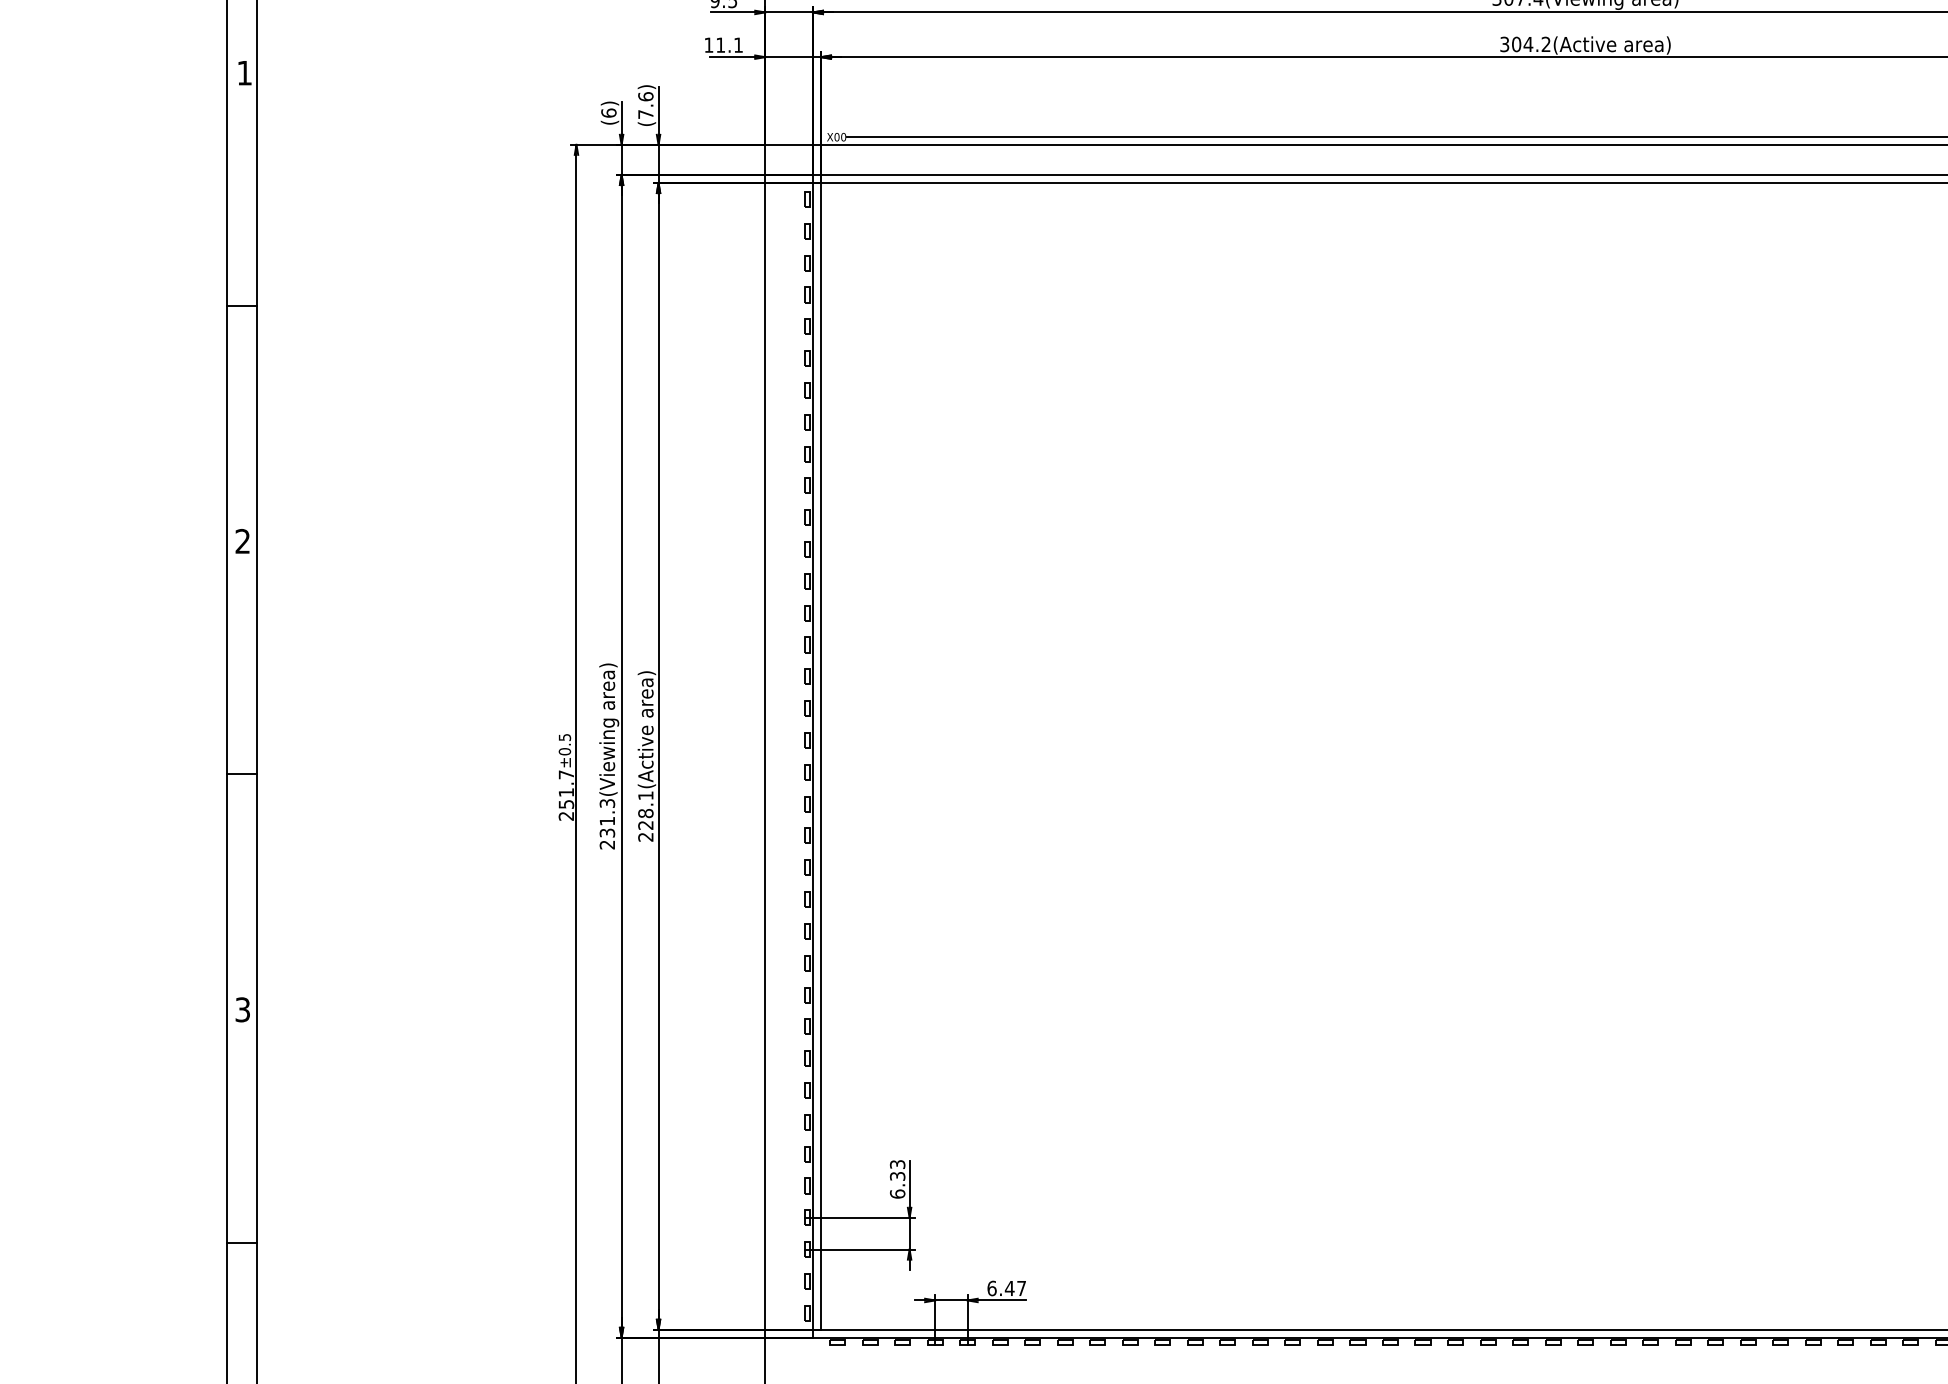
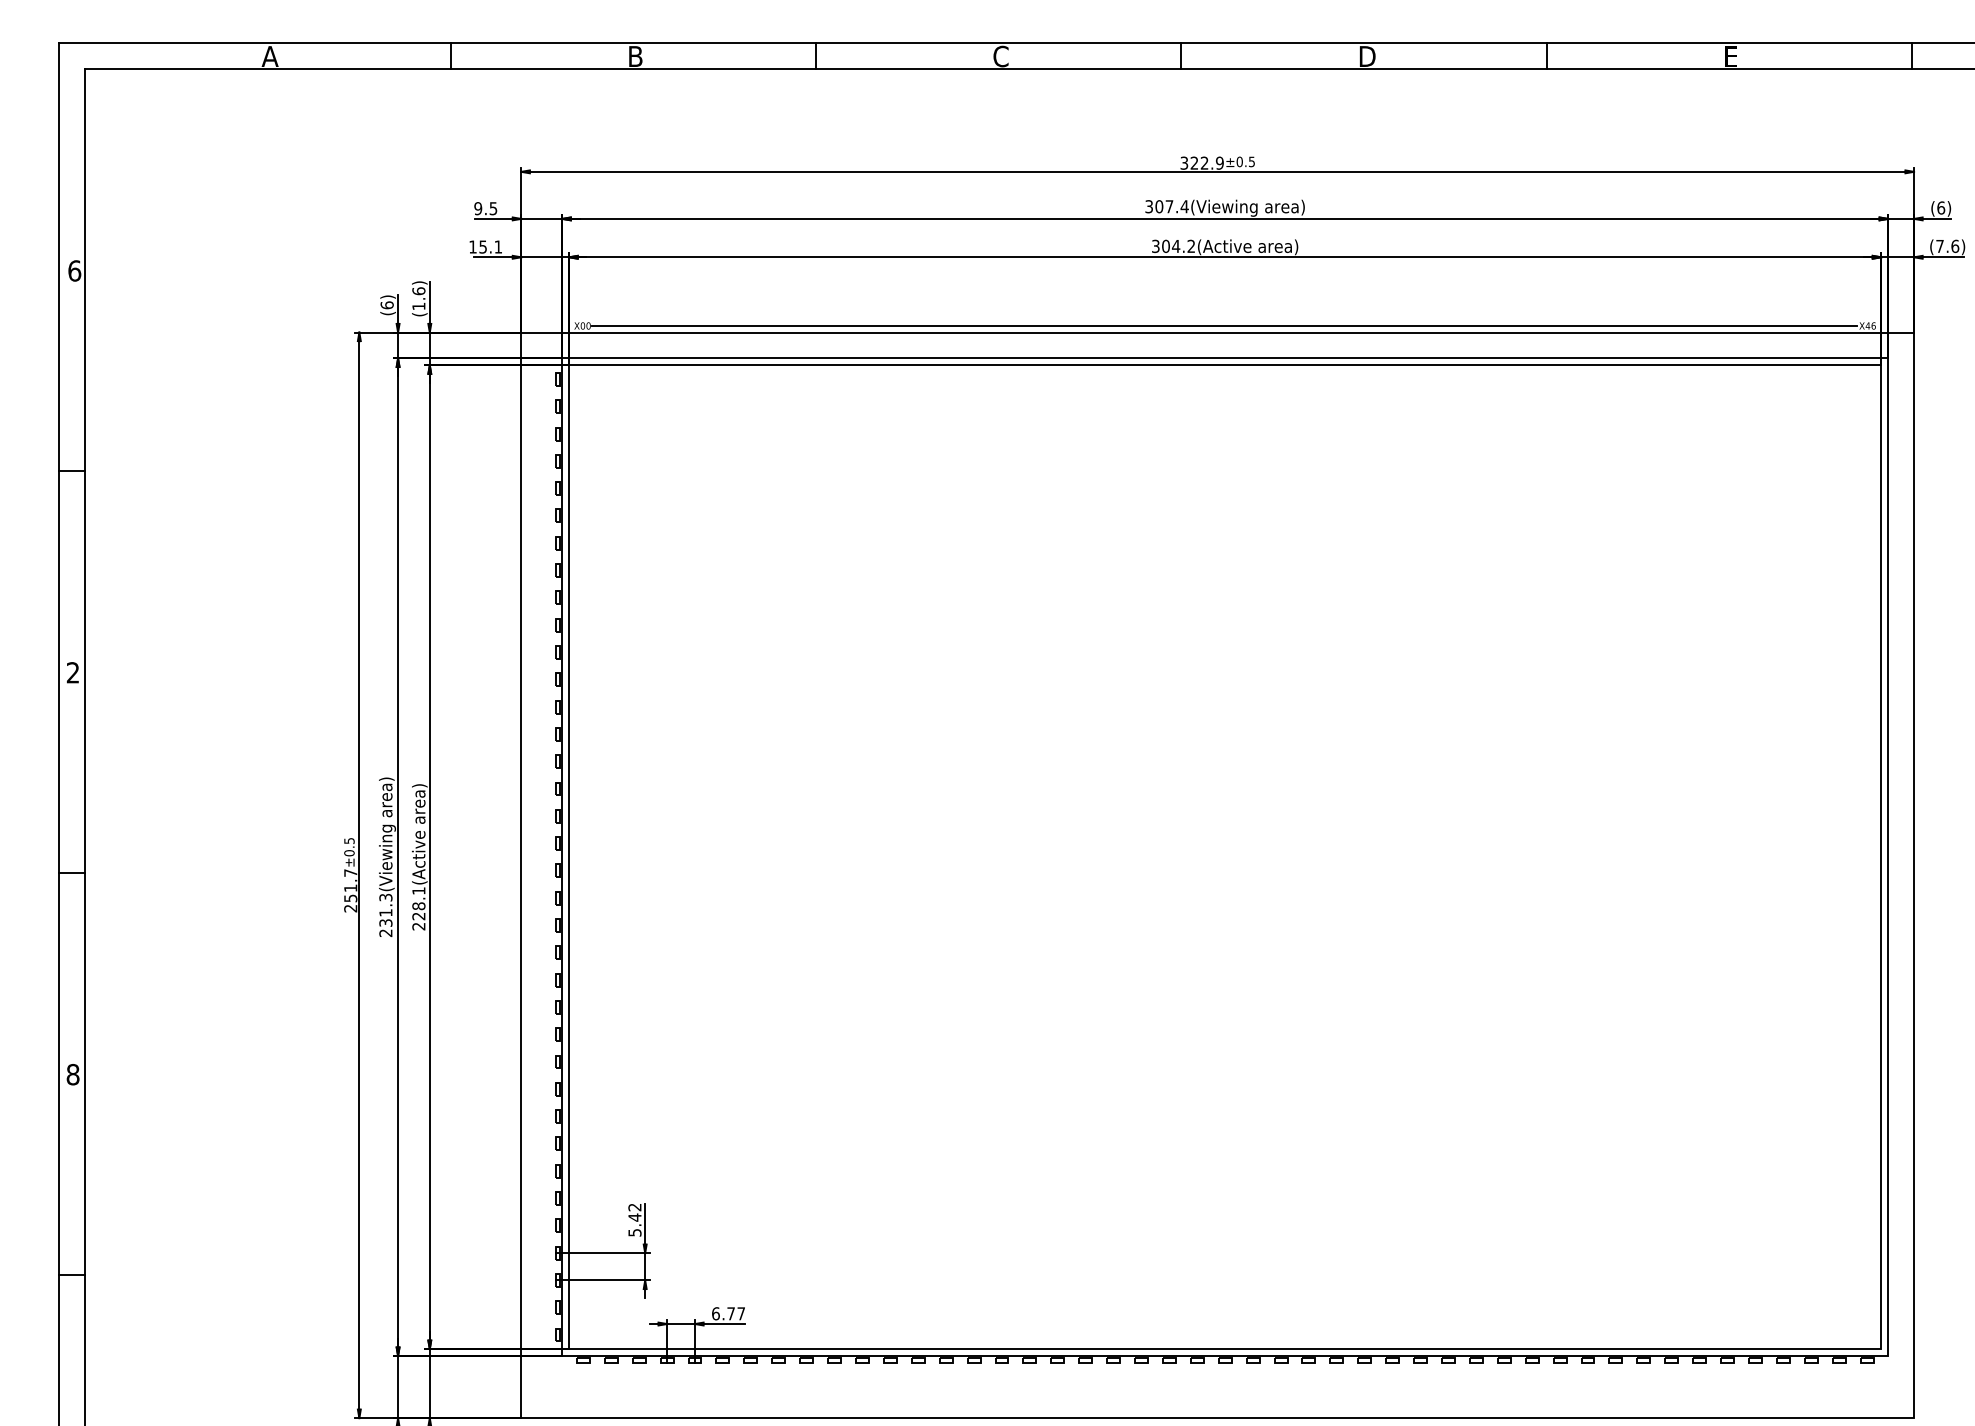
text: (719, 44) -> (482, 246), 11.1 -> 15.1
text: (244, 72) -> (74, 270), 1 -> 6
text: (645, 114) -> (418, 306), (7.6) -> (1.6)
text: (242, 1009) -> (72, 1074), 3 -> 8
text: (897, 1178) -> (634, 1219), 6.33 -> 5.42
text: (1009, 1288) -> (730, 1313), 6.47 -> 6.77

